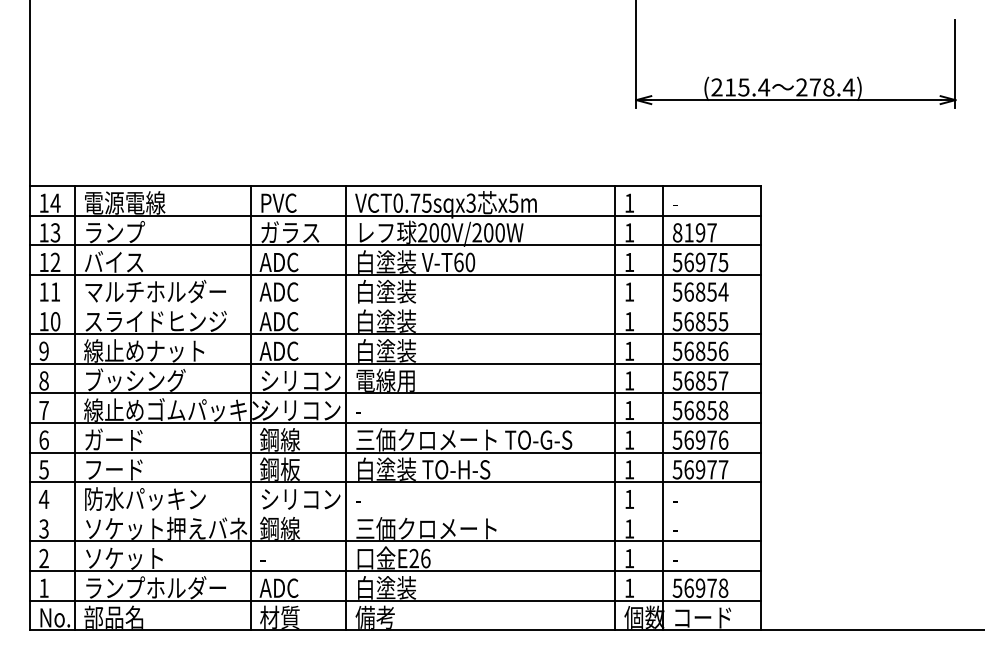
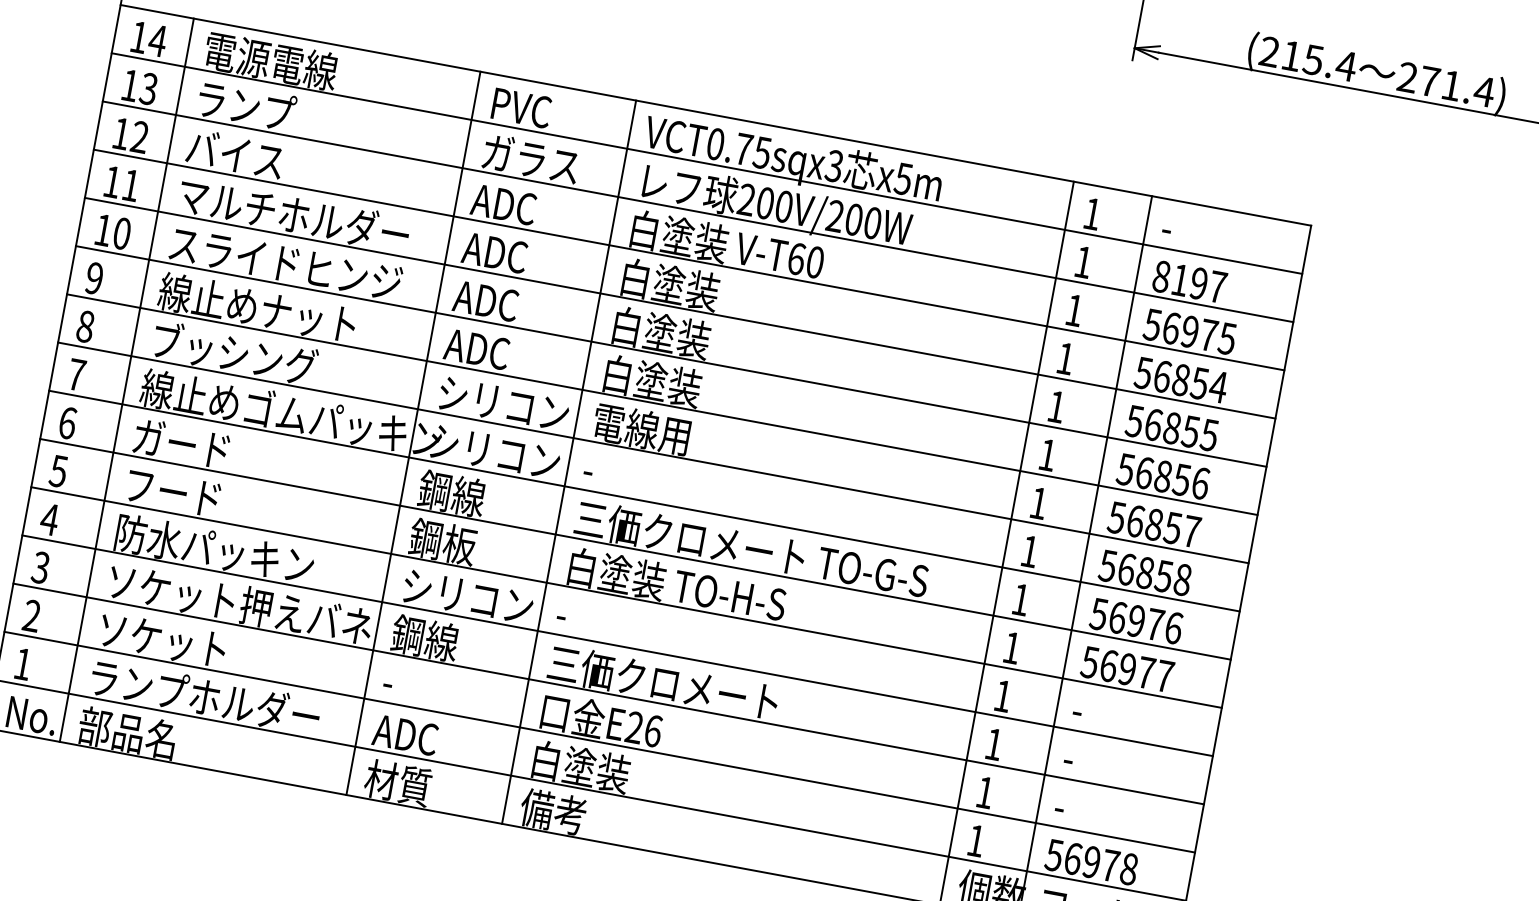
text: (828, 87) -> (1451, 85), 278.4) -> 271.4)
line: (394, 304) -> (679, 307), added
line: (394, 511) -> (616, 644), added

